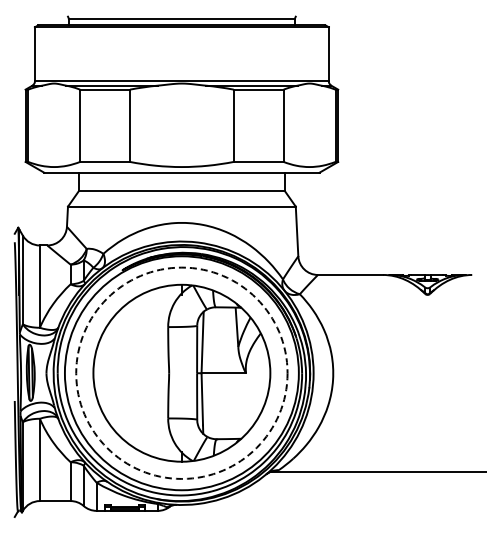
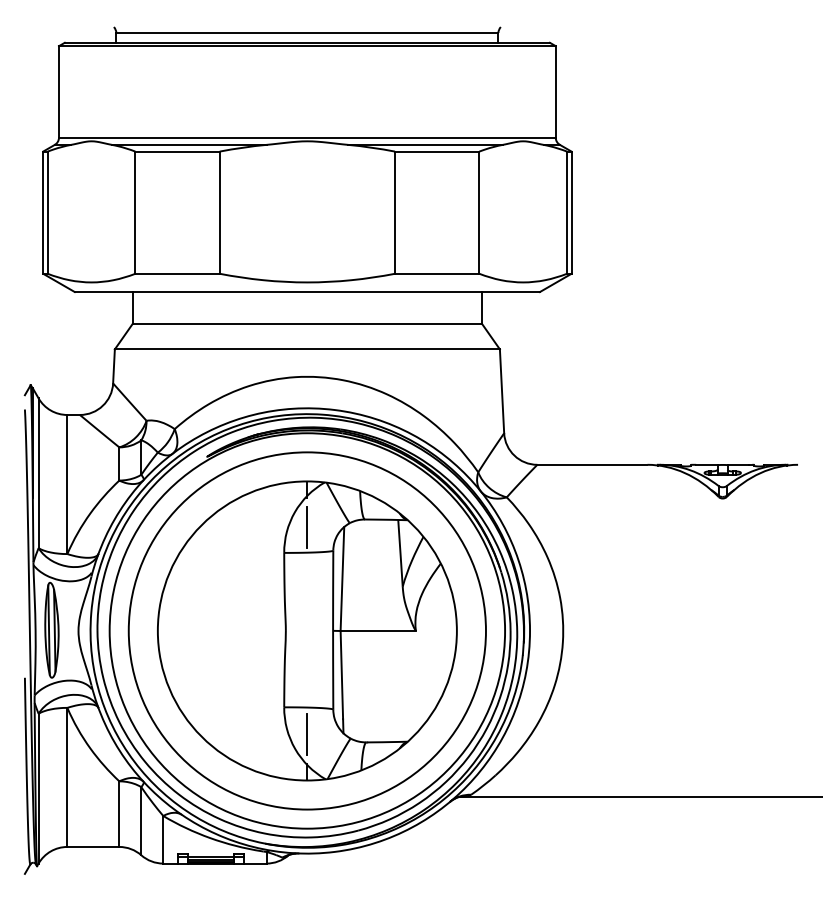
line: (181, 311) -> (306, 526), added
circle: (181, 372) -> (306, 629), dashed -> solid
line: (181, 434) -> (306, 734), added

